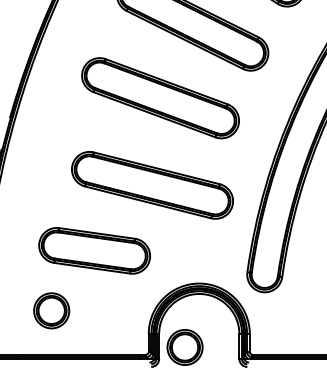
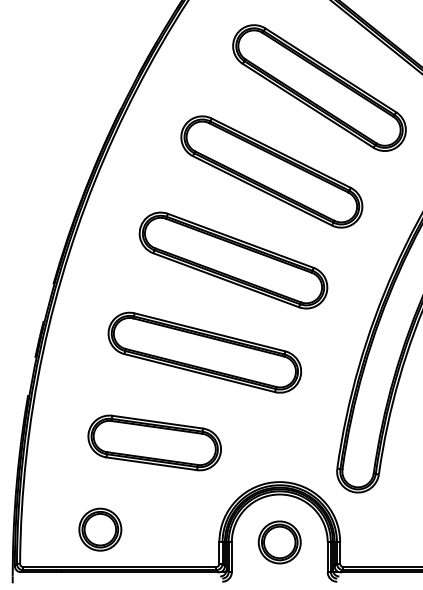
part: (152, 185) -> (204, 352), moved
part: (51, 310) -> (100, 529), moved
part: (184, 347) -> (279, 542), moved

